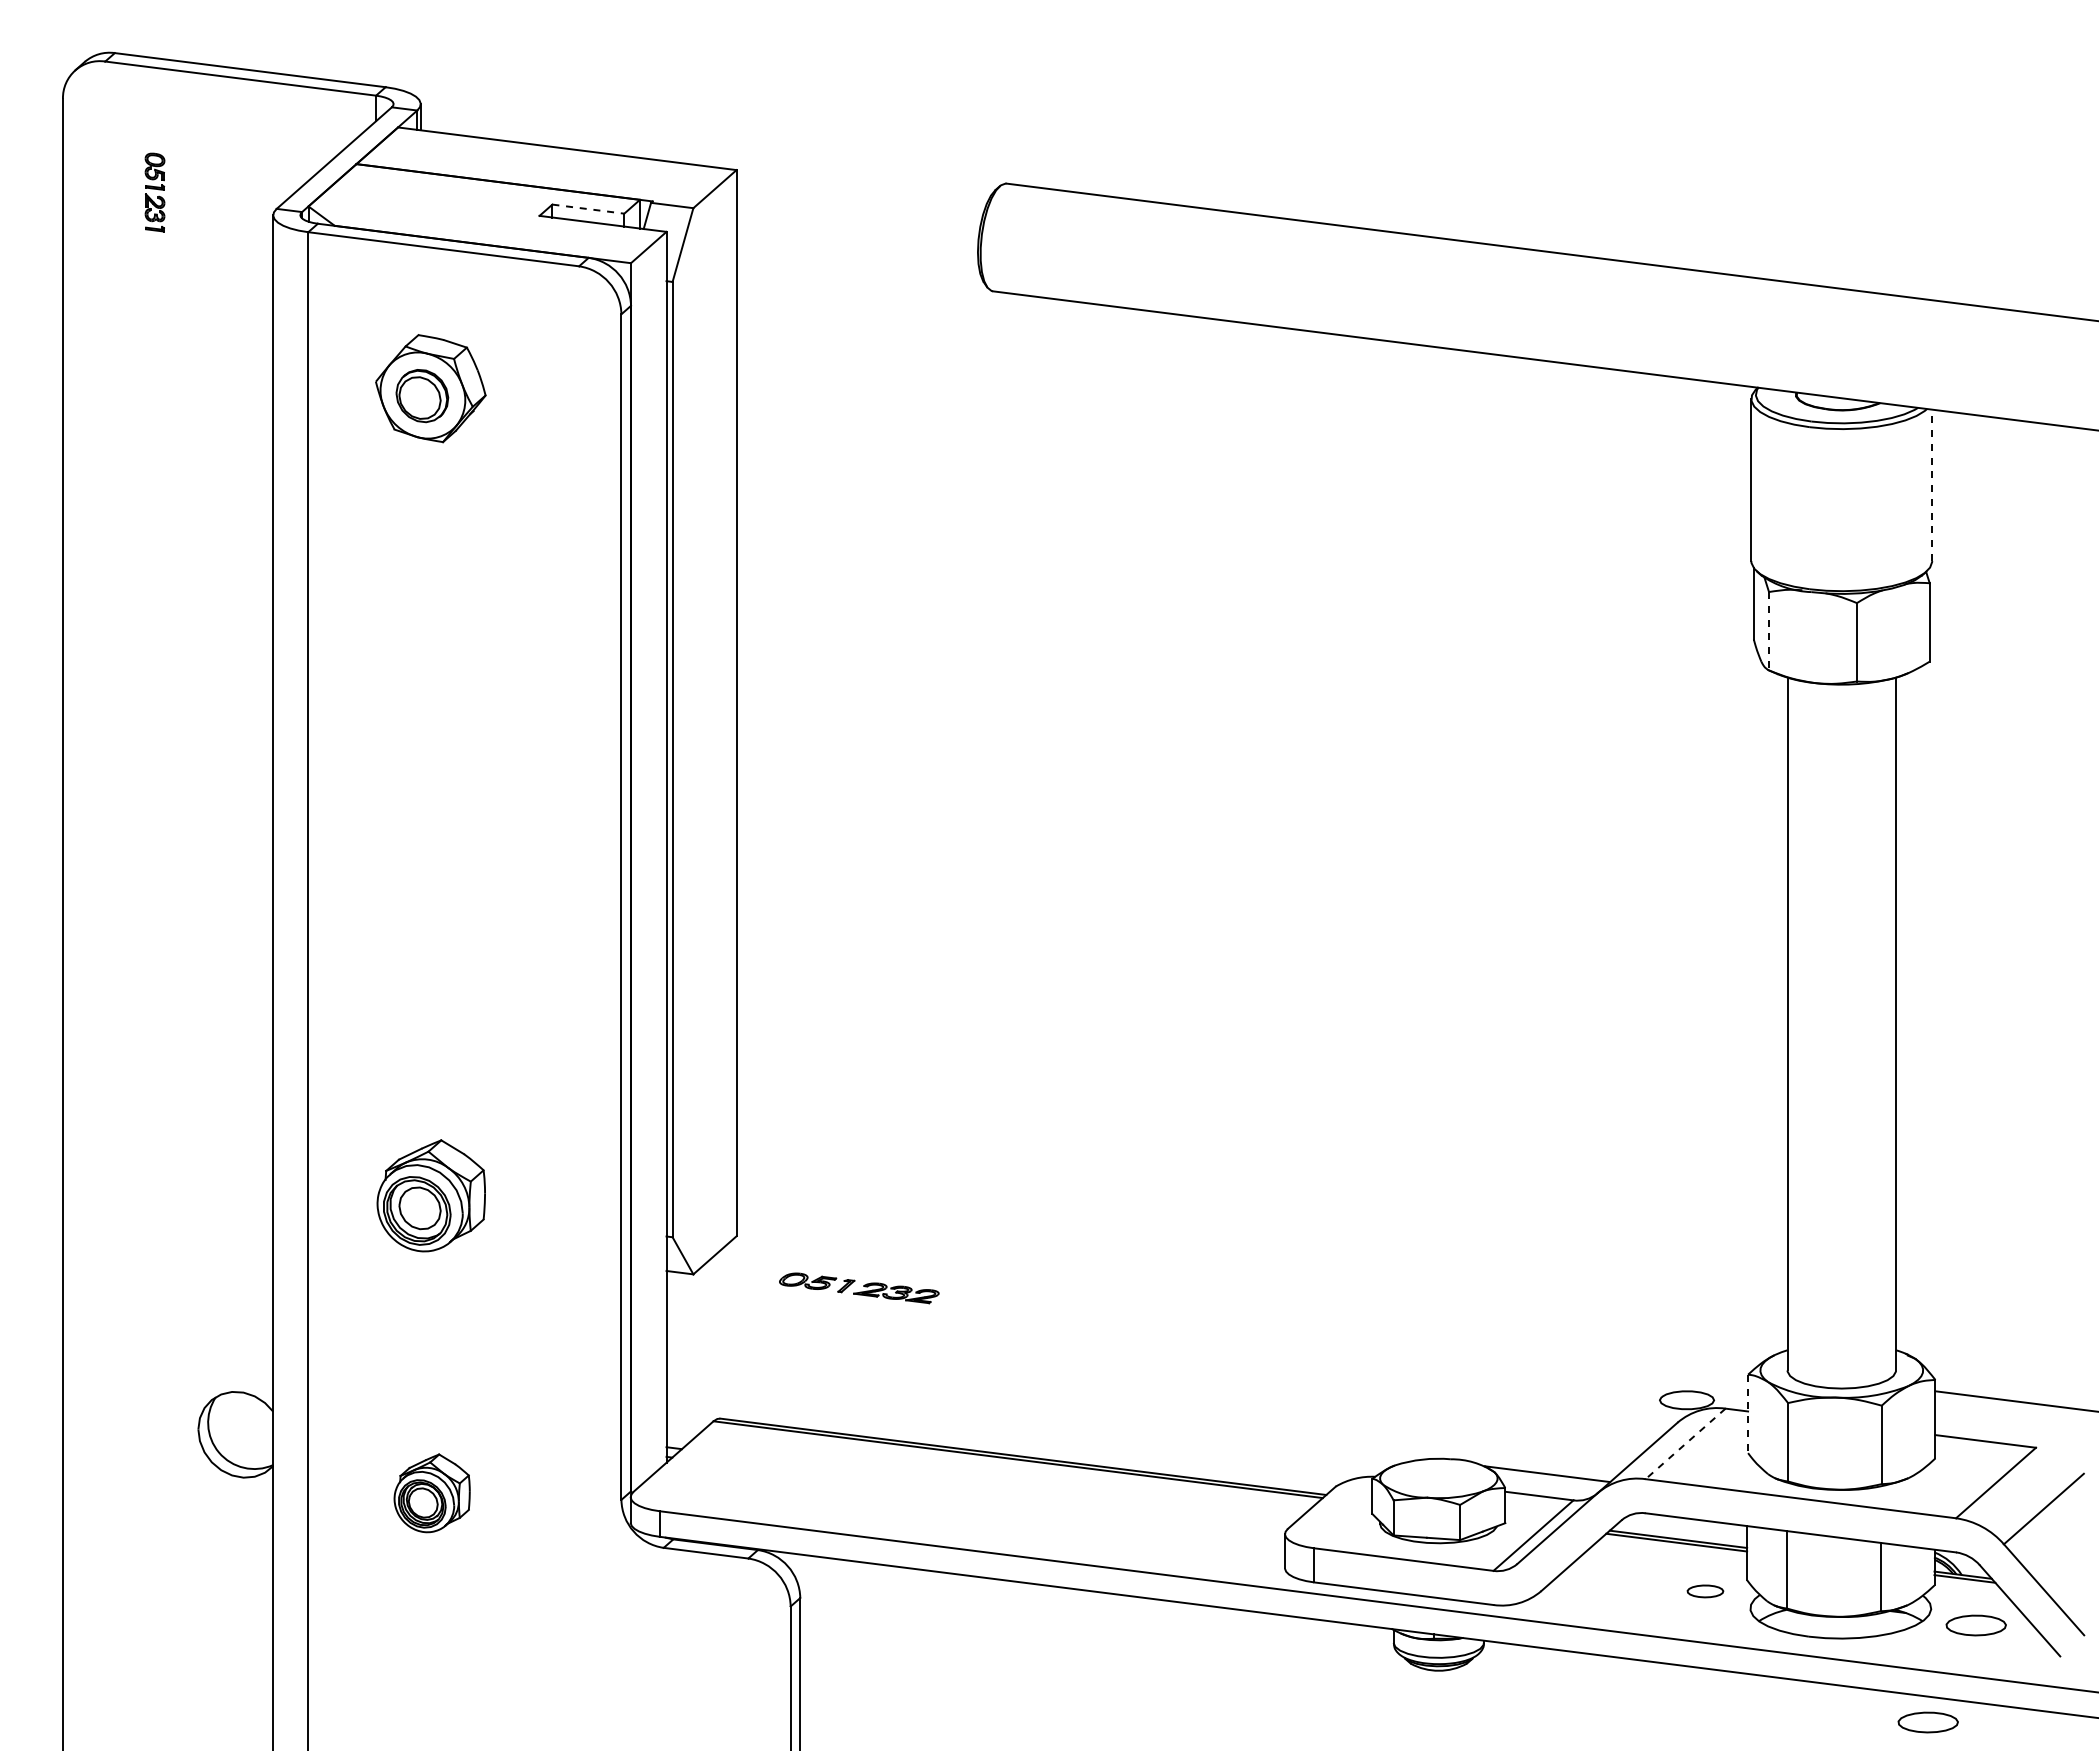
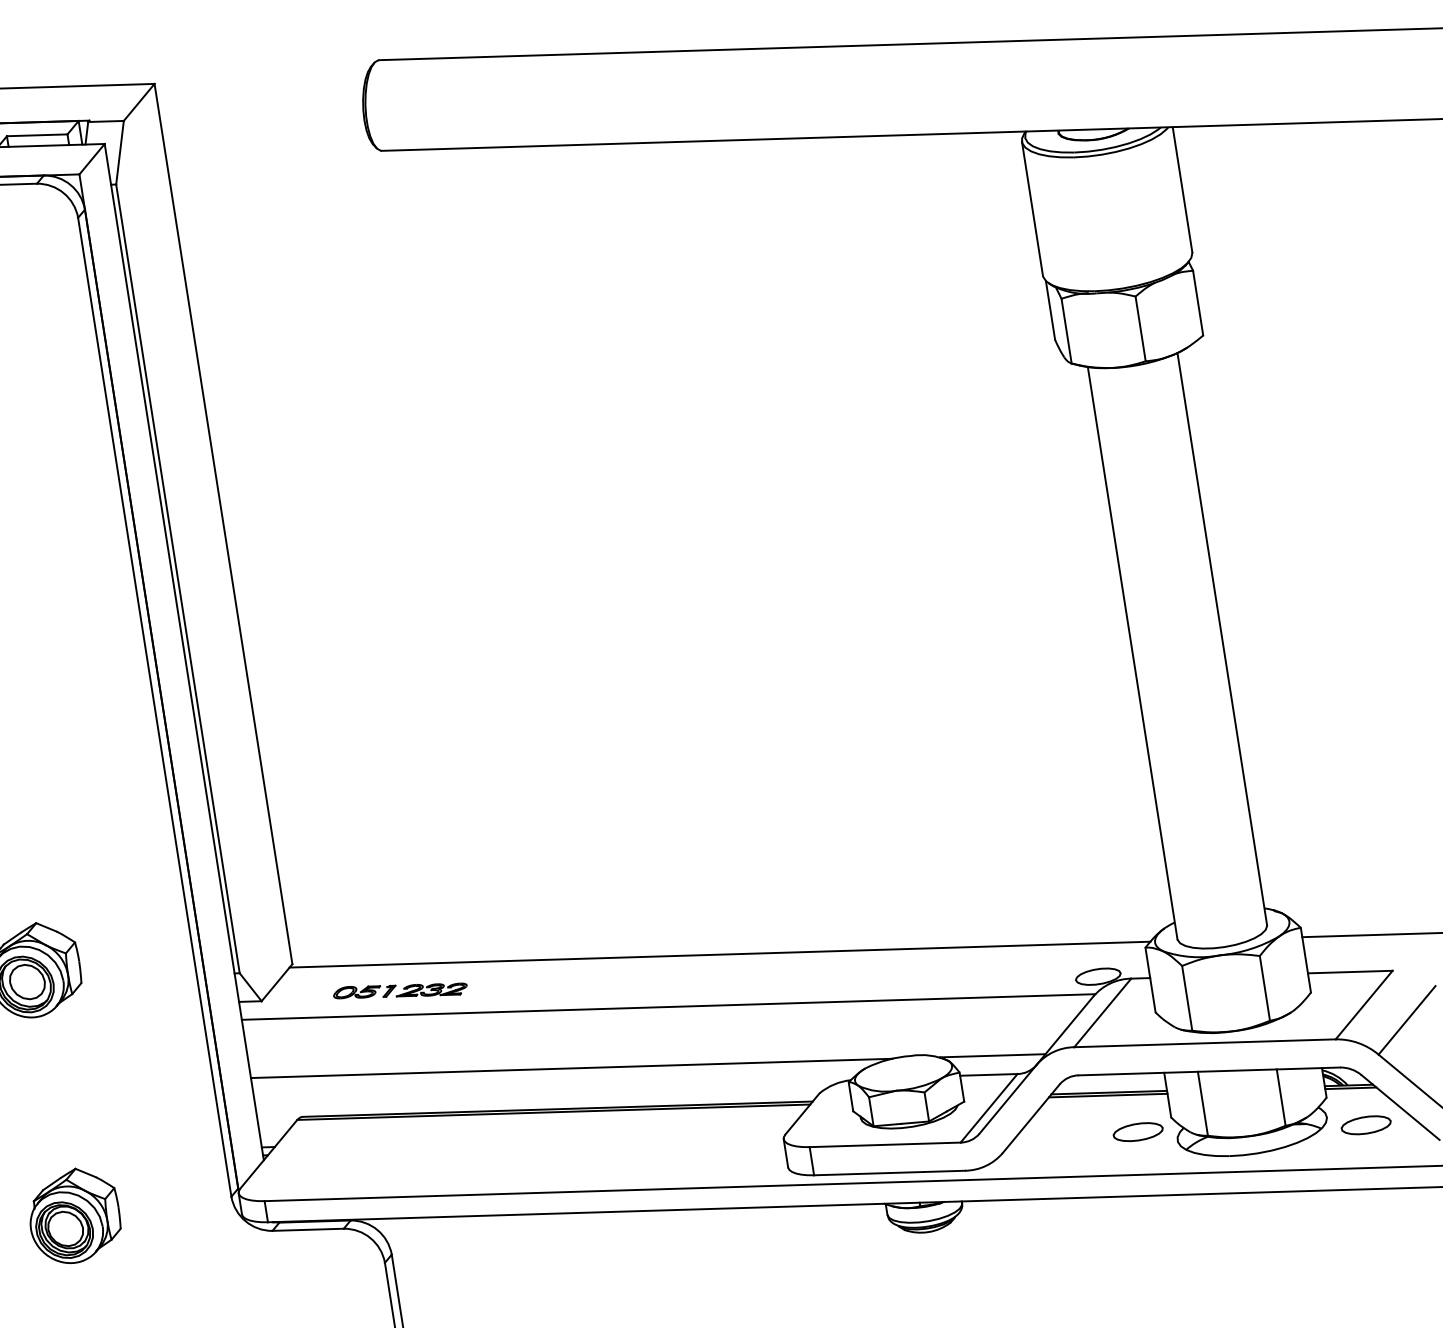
line: (588, 209) -> (37, 135), dashed -> solid
line: (1932, 485) -> (1182, 189), dashed -> solid
line: (1769, 631) -> (1067, 331), dashed -> solid
line: (1243, 1303) -> (719, 954), added
line: (1173, 1356) -> (668, 1006), added
line: (1047, 1411) -> (571, 1068), added
line: (1748, 1414) -> (1150, 980), dashed -> solid
line: (1685, 1444) -> (1102, 1013), dashed -> solid
part: (431, 1492) -> (73, 1215), size x1.43
part: (1705, 1591) -> (1138, 1132), size x1.67
part: (1927, 1722) -> (1338, 1211), removed

